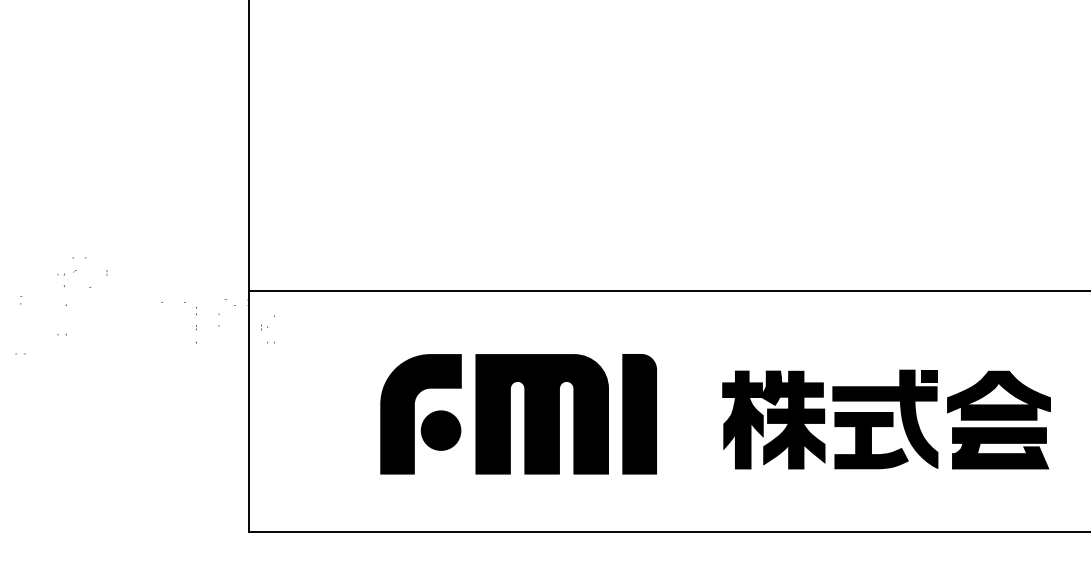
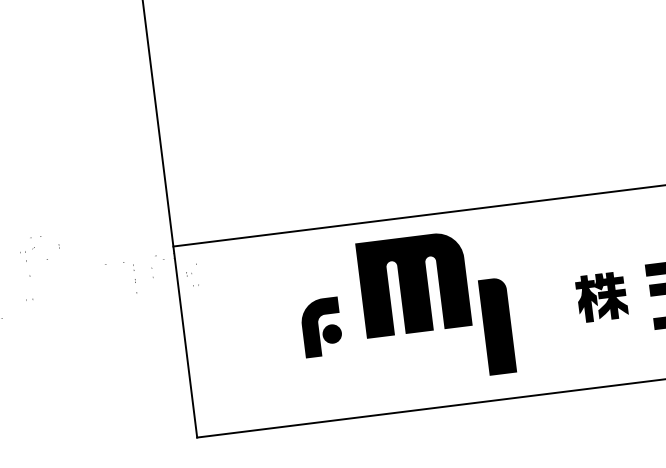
part: (420, 414) -> (321, 327), size x0.6
part: (541, 414) -> (413, 284), moved
part: (639, 414) -> (497, 326), moved
part: (773, 419) -> (601, 296), size x0.6

